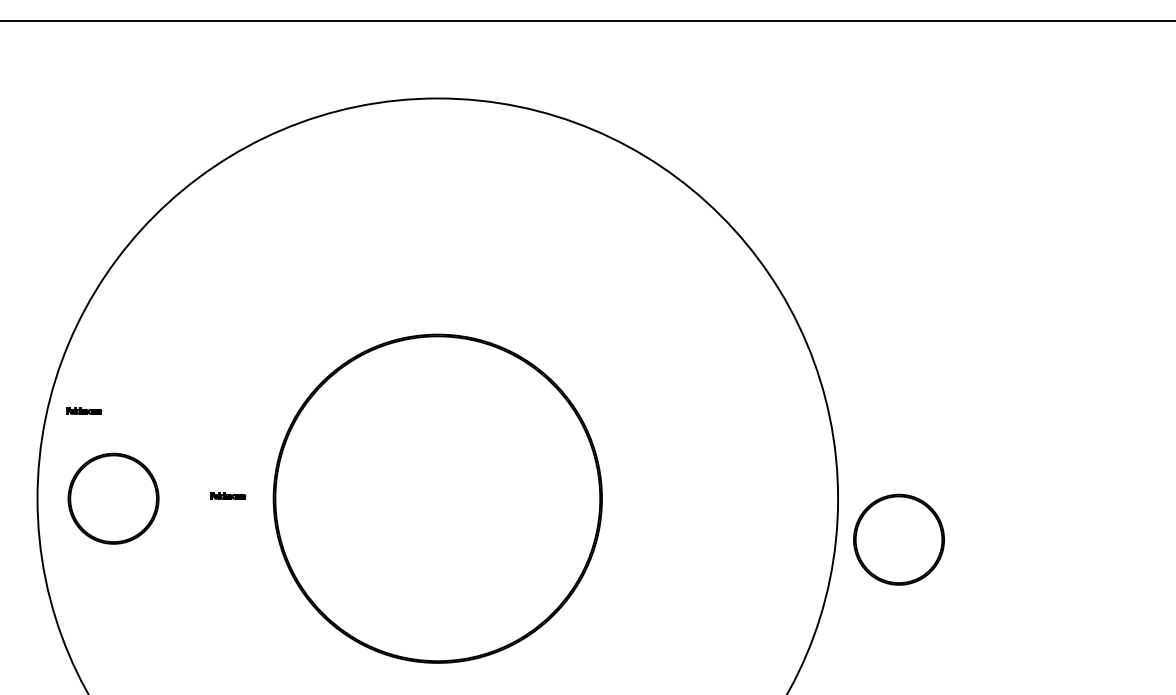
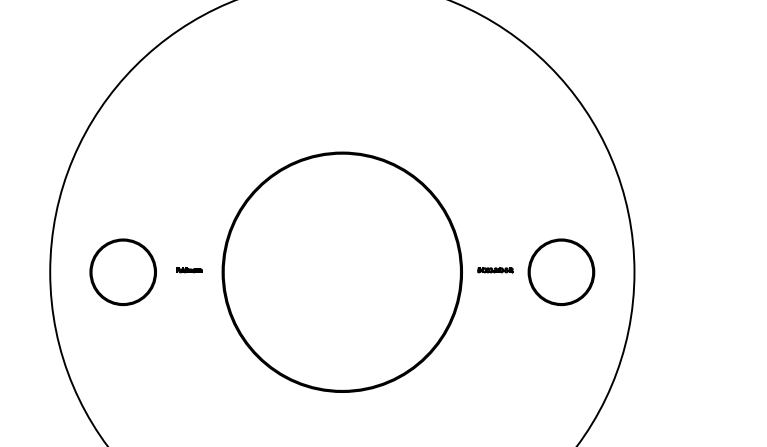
part: (84, 410) -> (84, 207), removed
part: (647, 495) -> (495, 269), added
part: (113, 498) -> (123, 272), moved
part: (898, 539) -> (561, 272), moved

